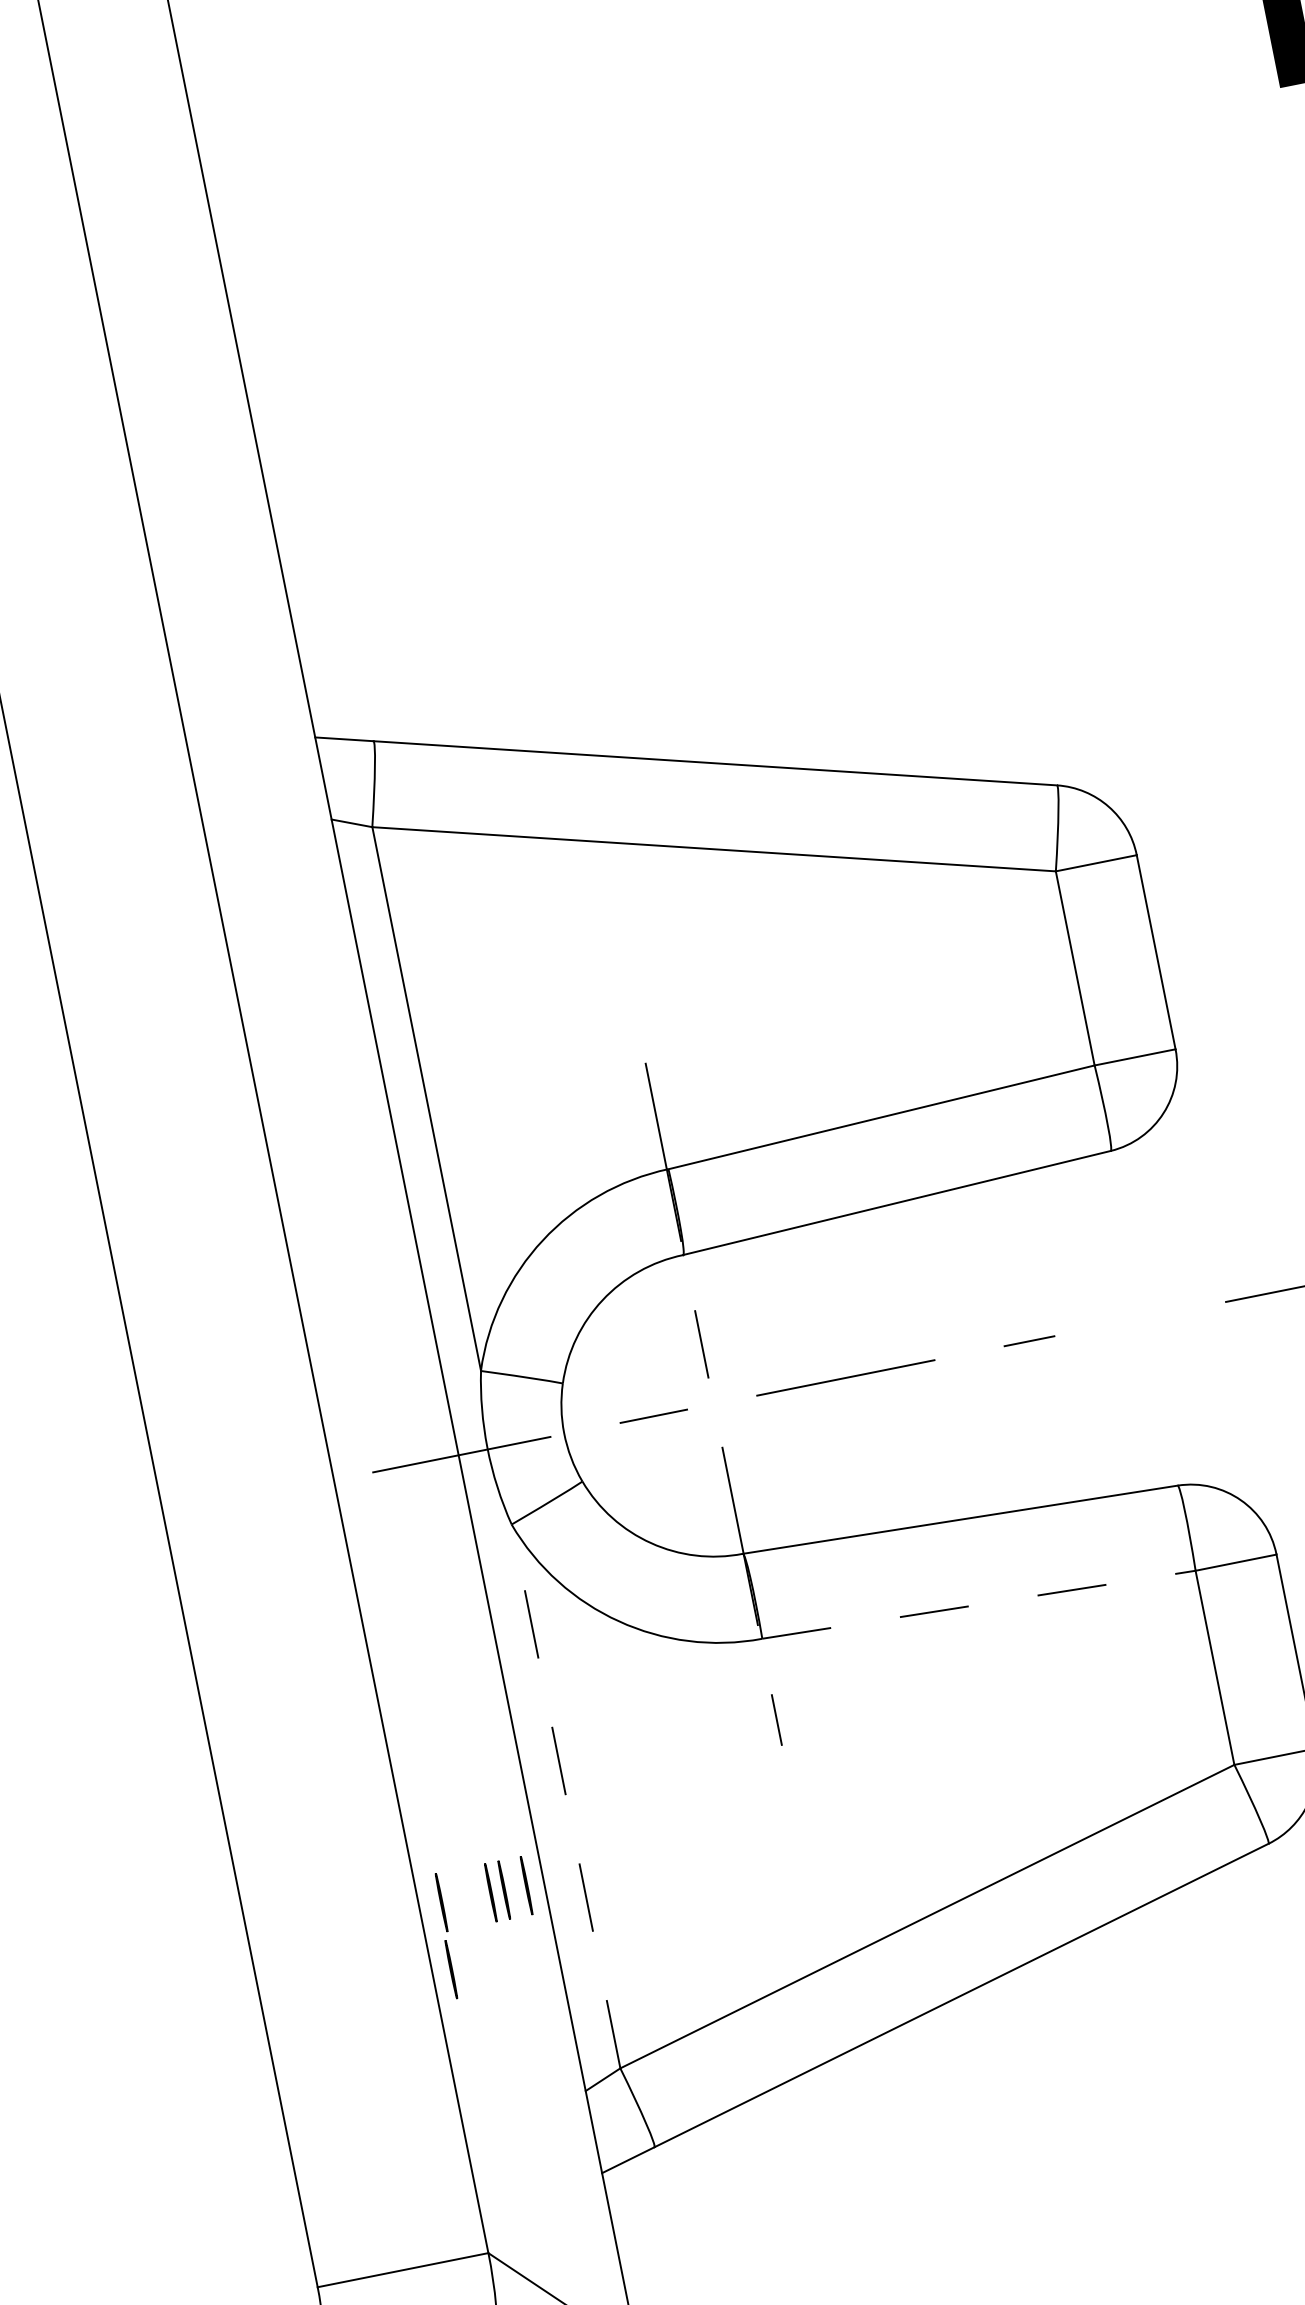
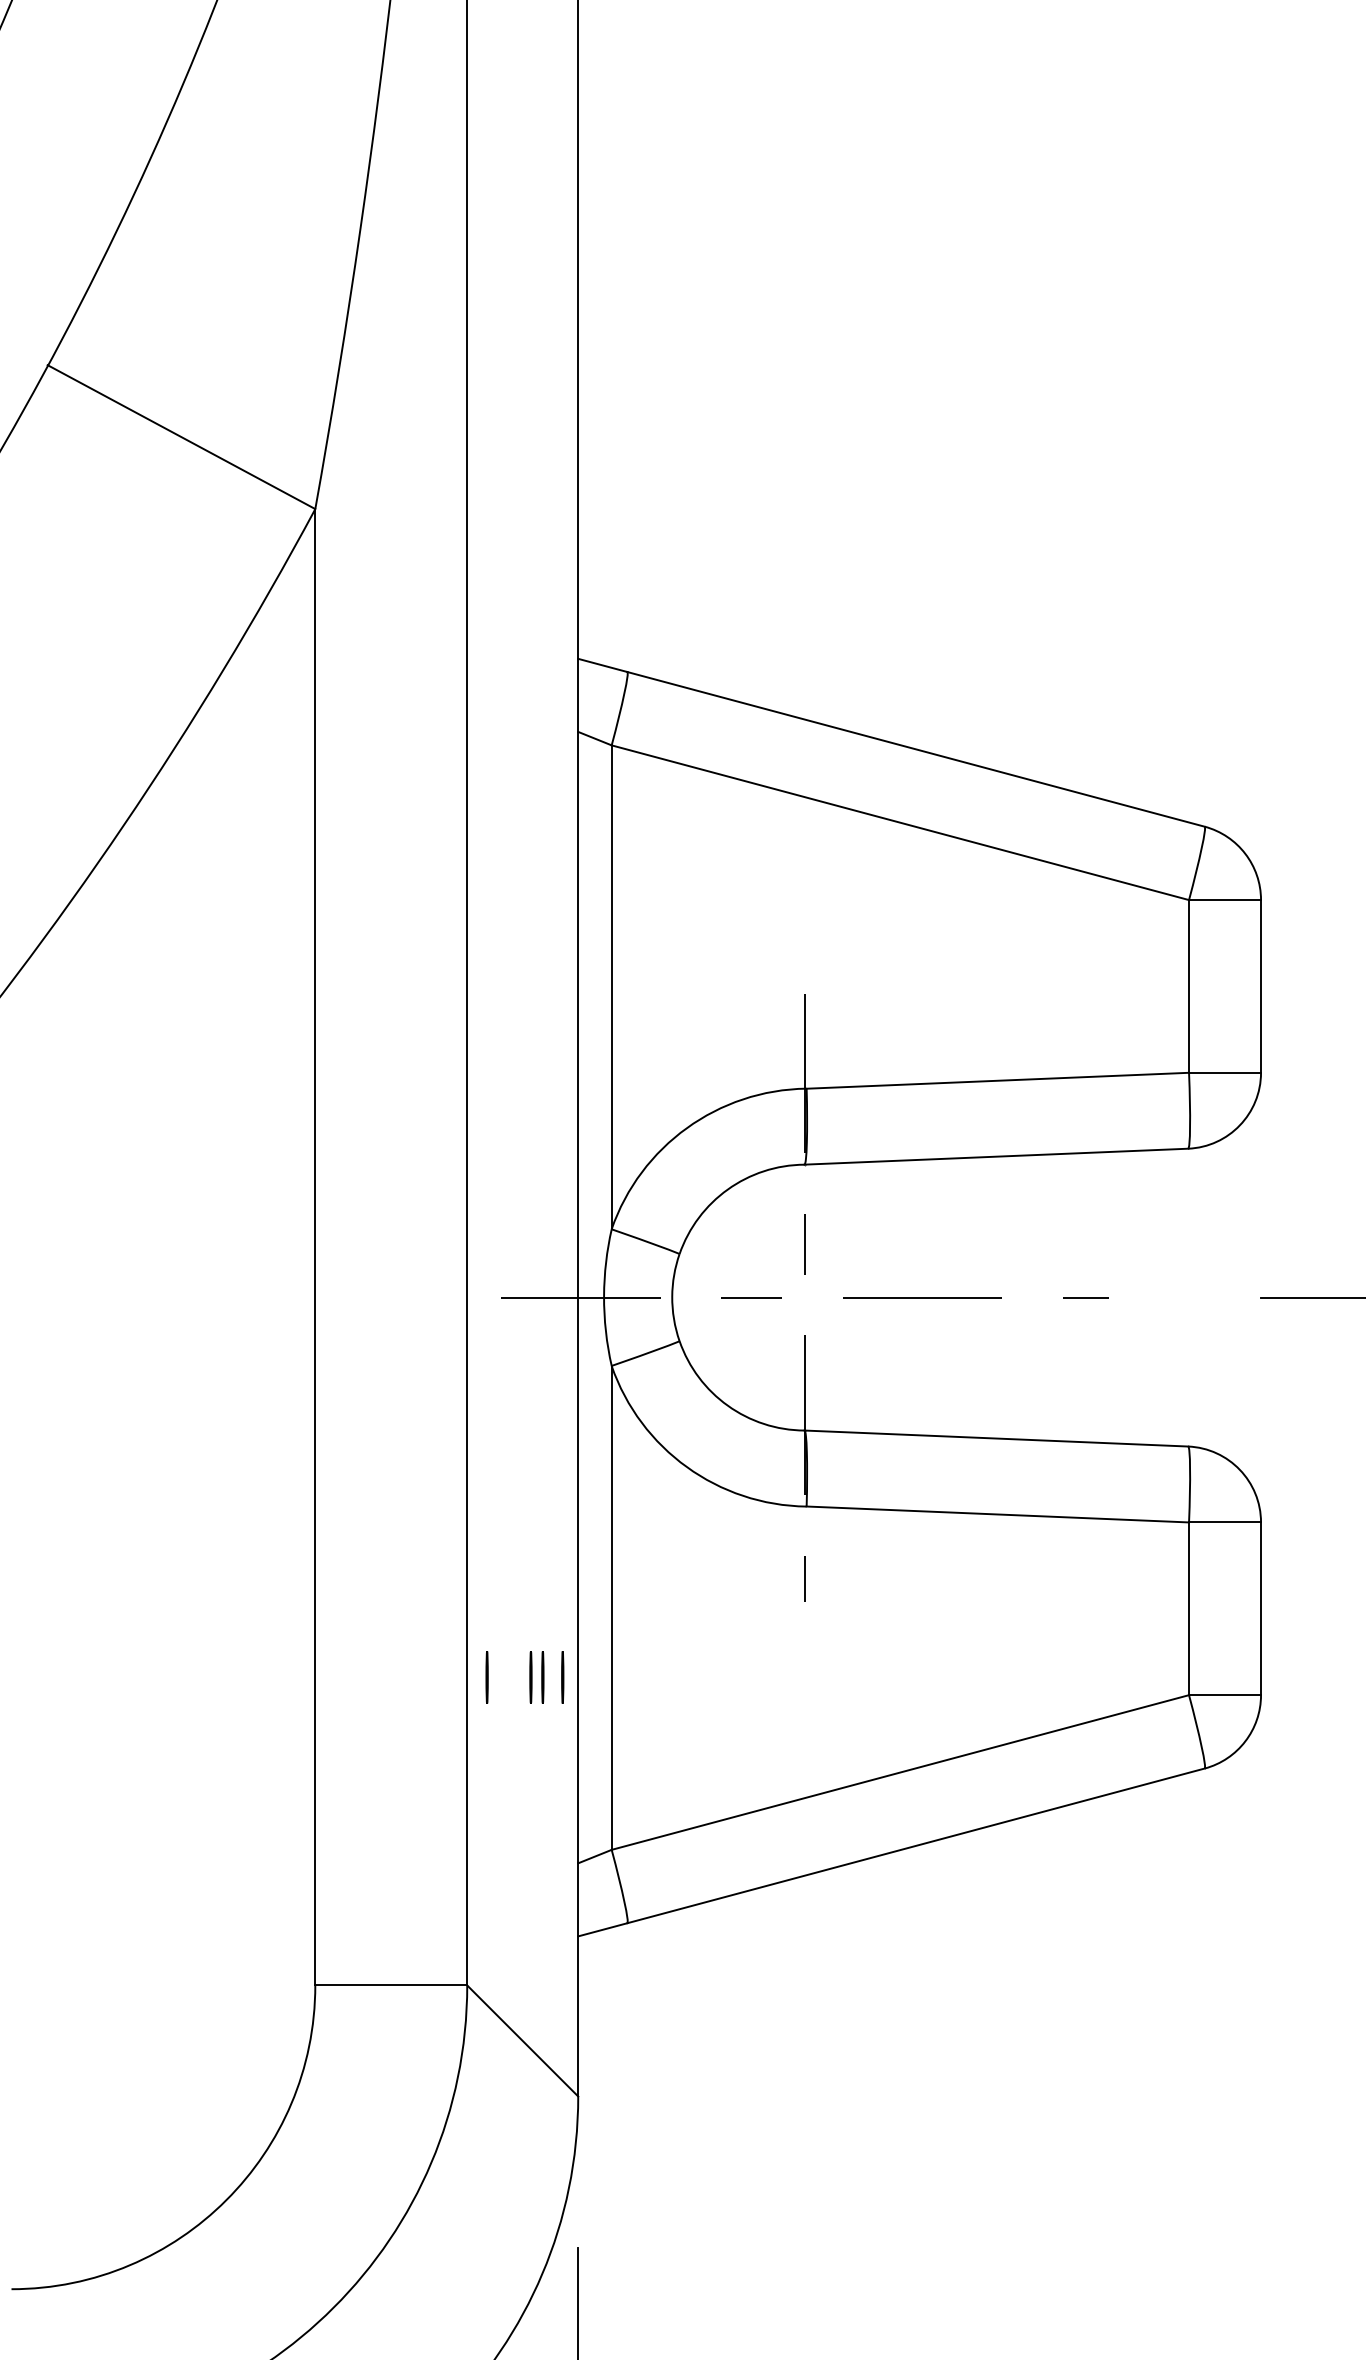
line: (979, 1604) -> (998, 1514), dashed -> solid
line: (565, 1796) -> (611, 1607), dashed -> solid
line: (450, 1969) -> (483, 1736), removed

